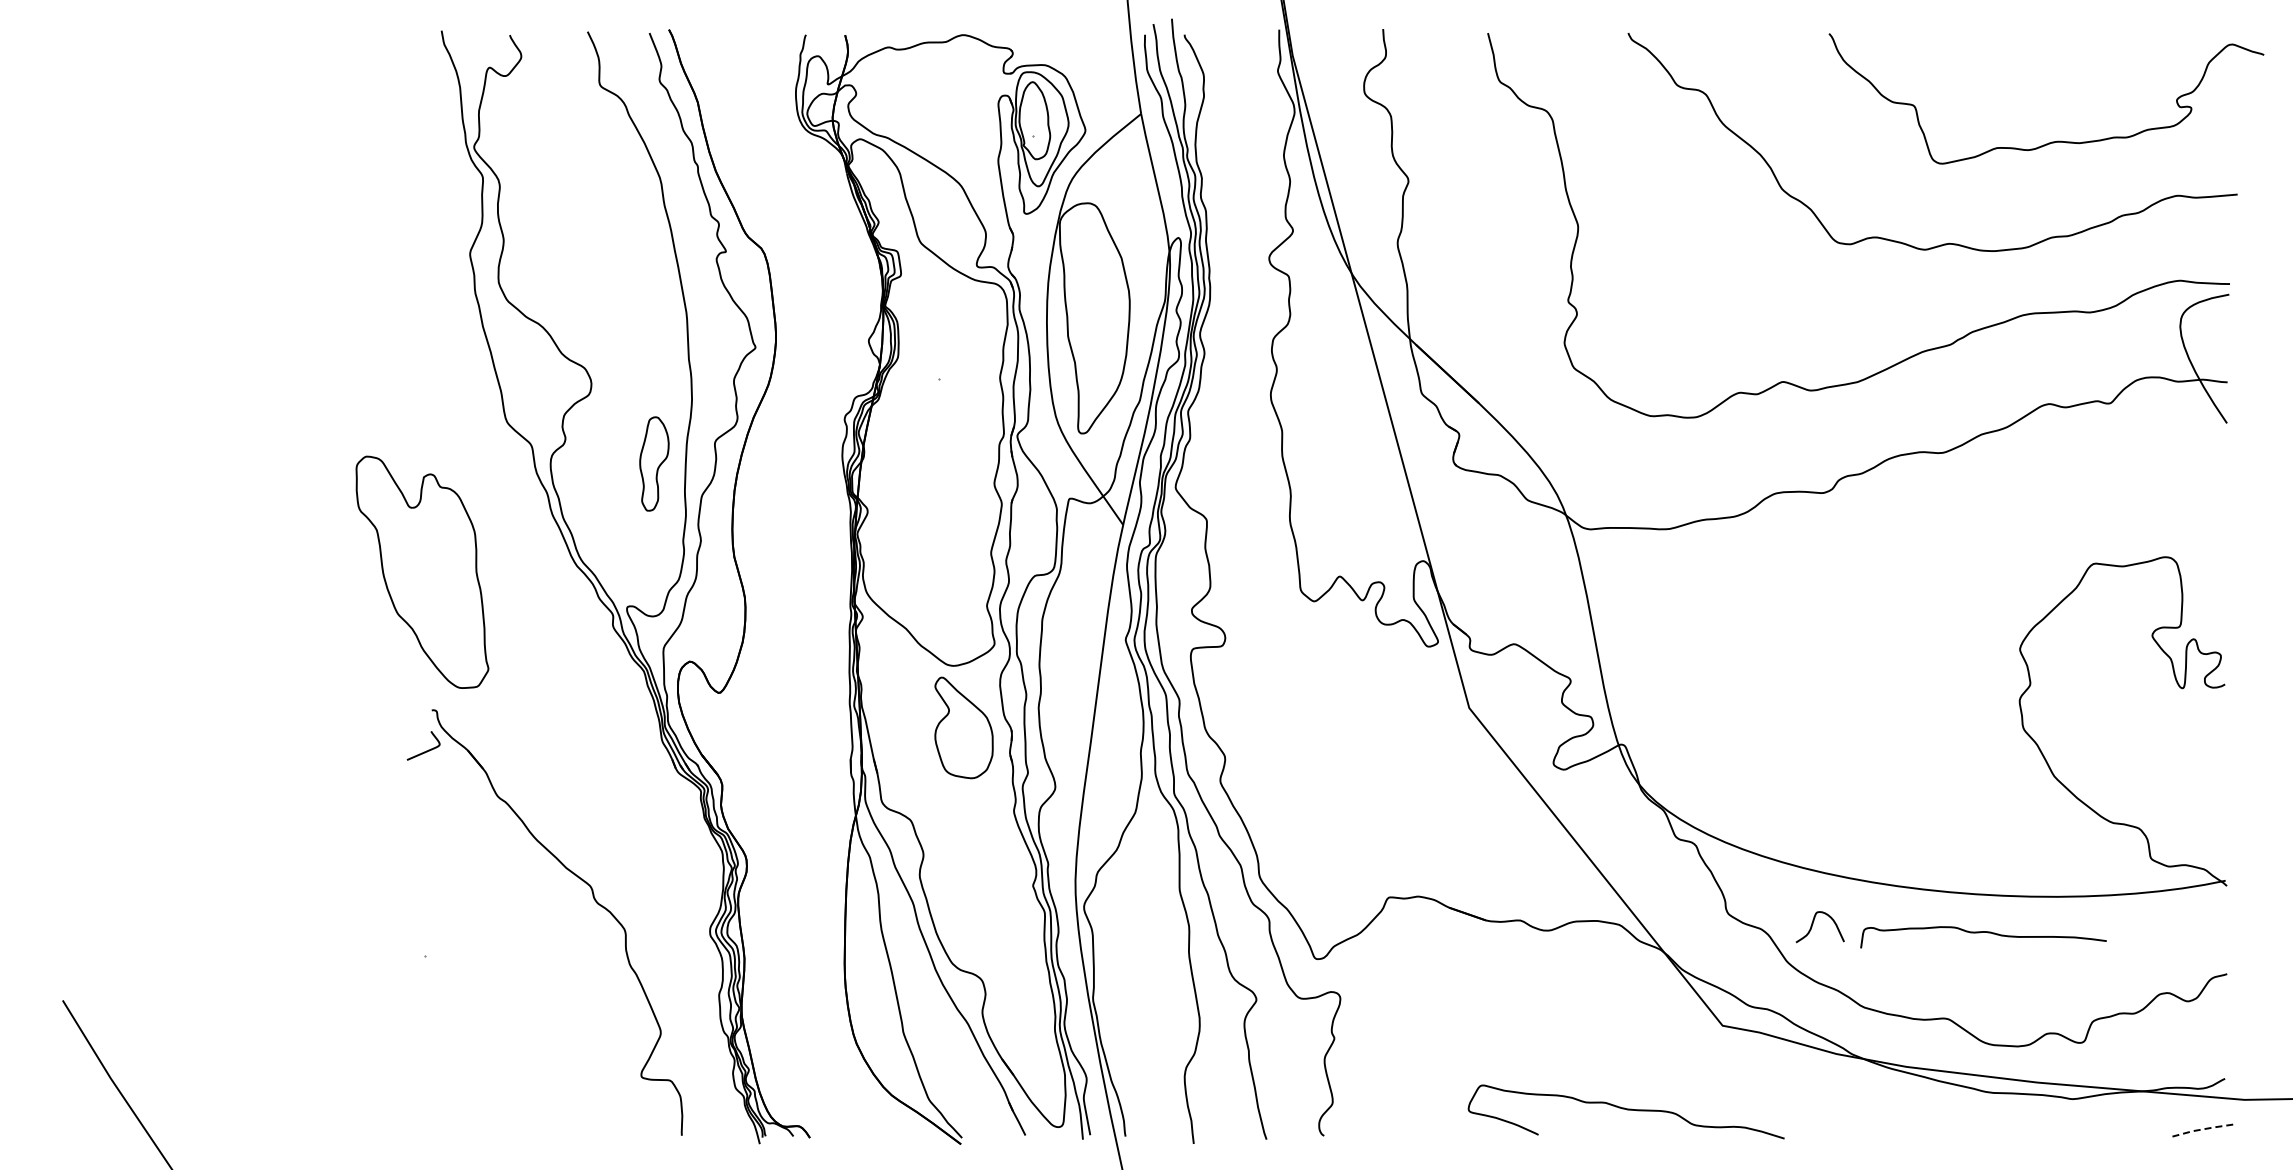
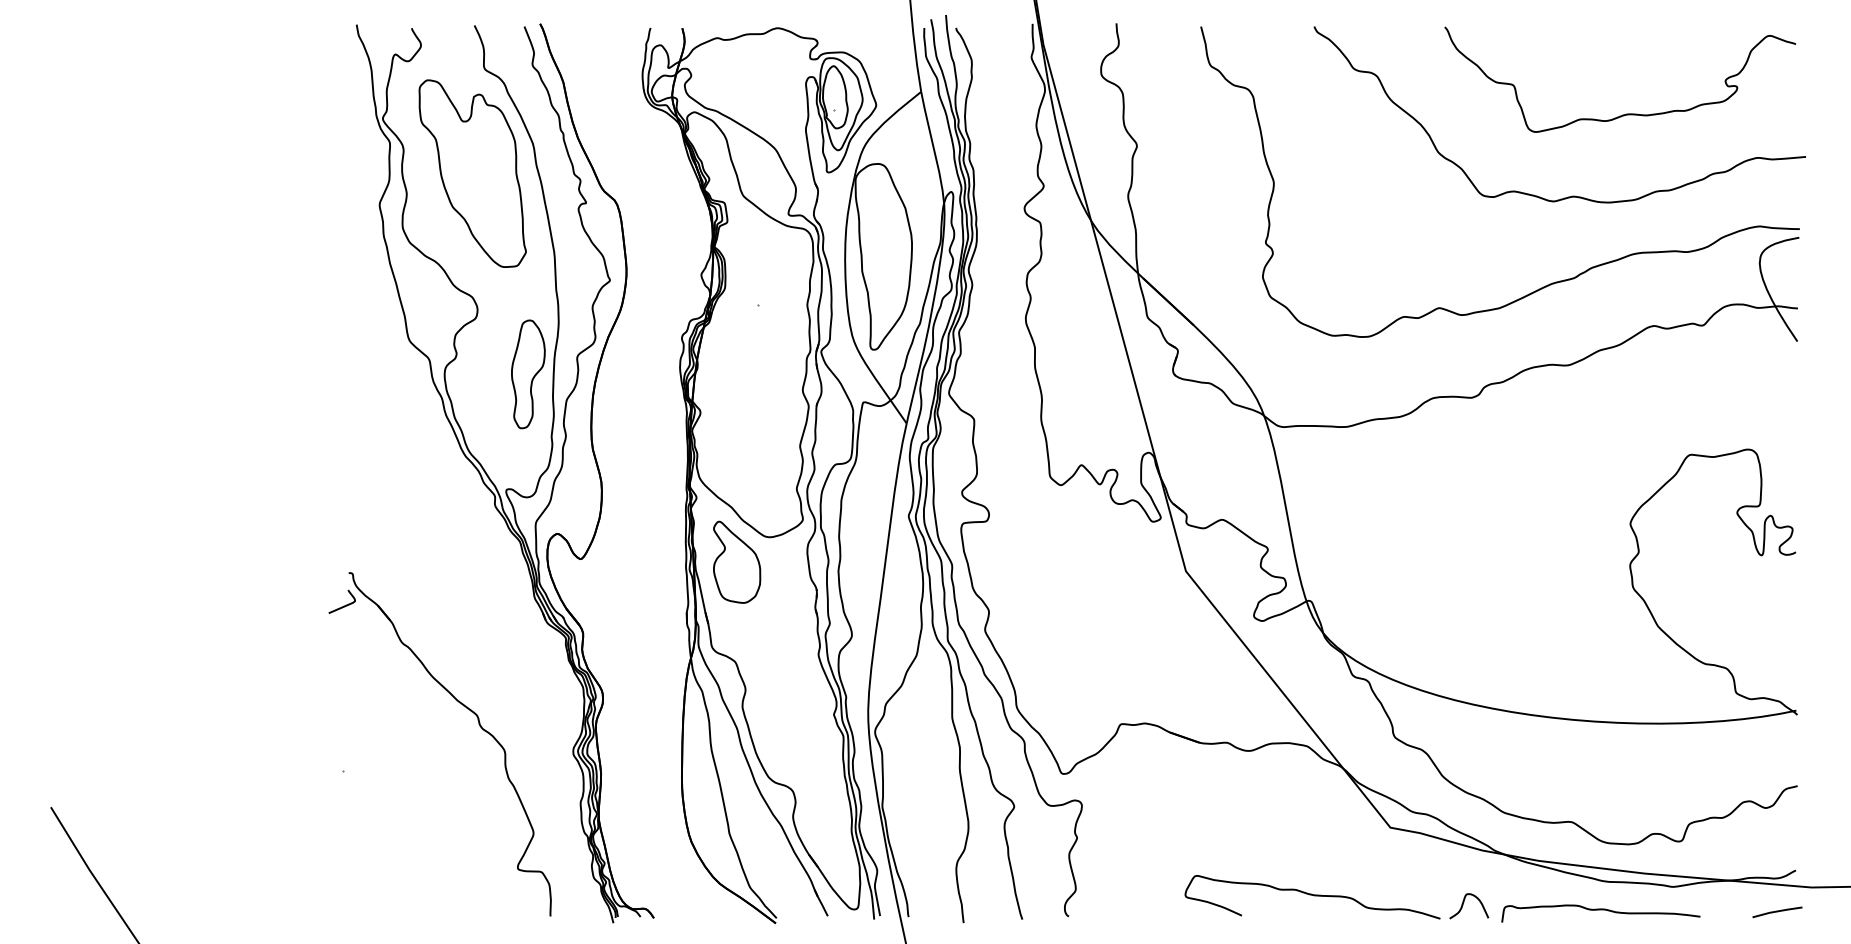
curve: (2057, 140) -> (1629, 113), moved
part: (654, 463) -> (528, 373), size x1.43
part: (422, 571) -> (472, 173), moved
part: (963, 727) -> (736, 561), moved
curve: (1813, 924) -> (1463, 904), moved
curve: (1983, 932) -> (1600, 909), moved
line: (2202, 1129) -> (1777, 911), dashed -> solid

